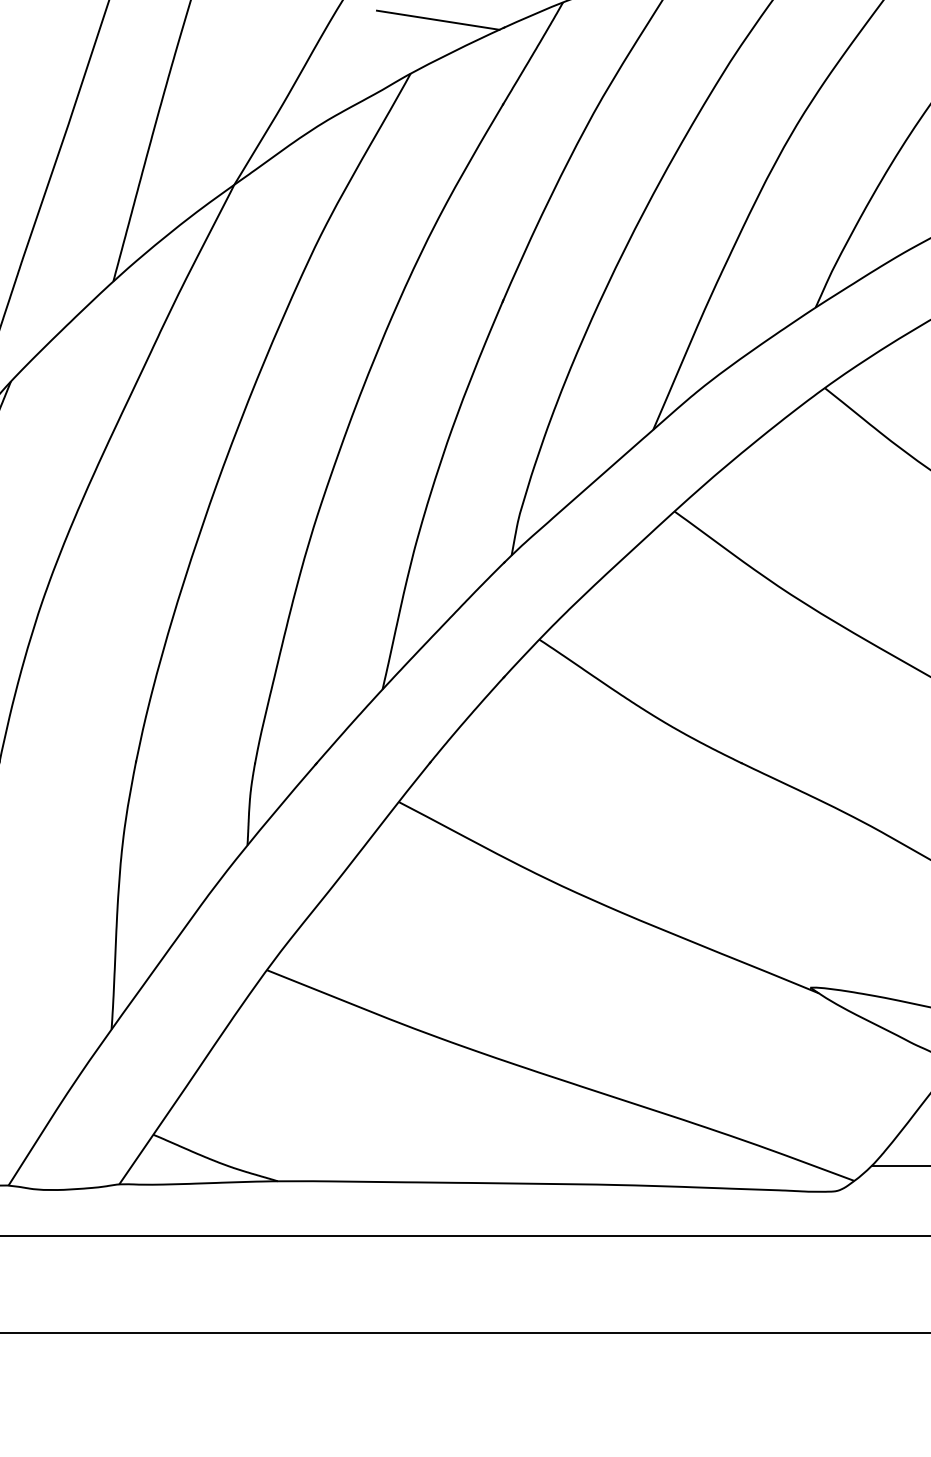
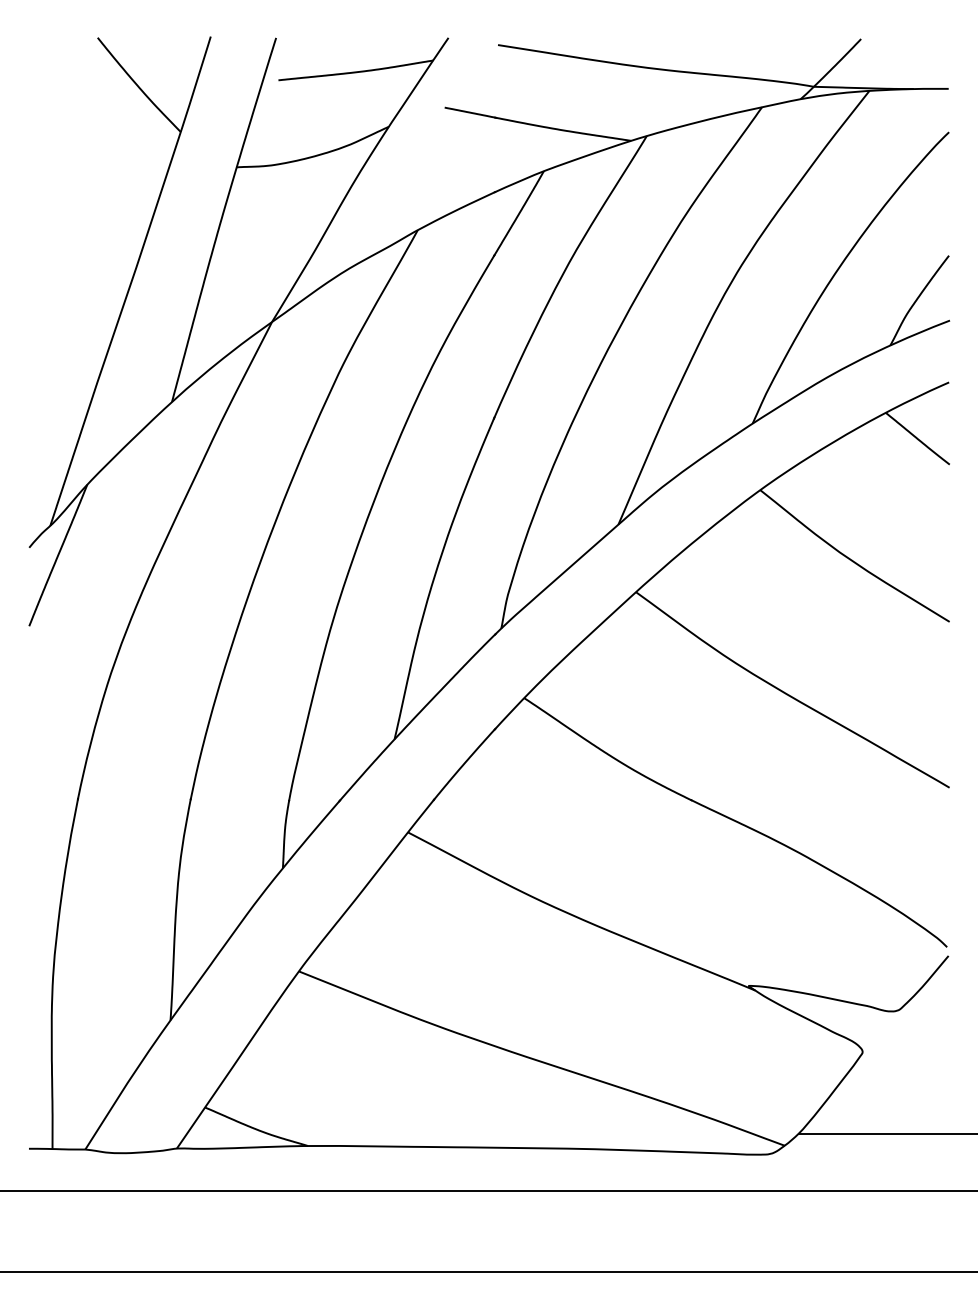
line: (438, 19) -> (440, 185), removed

